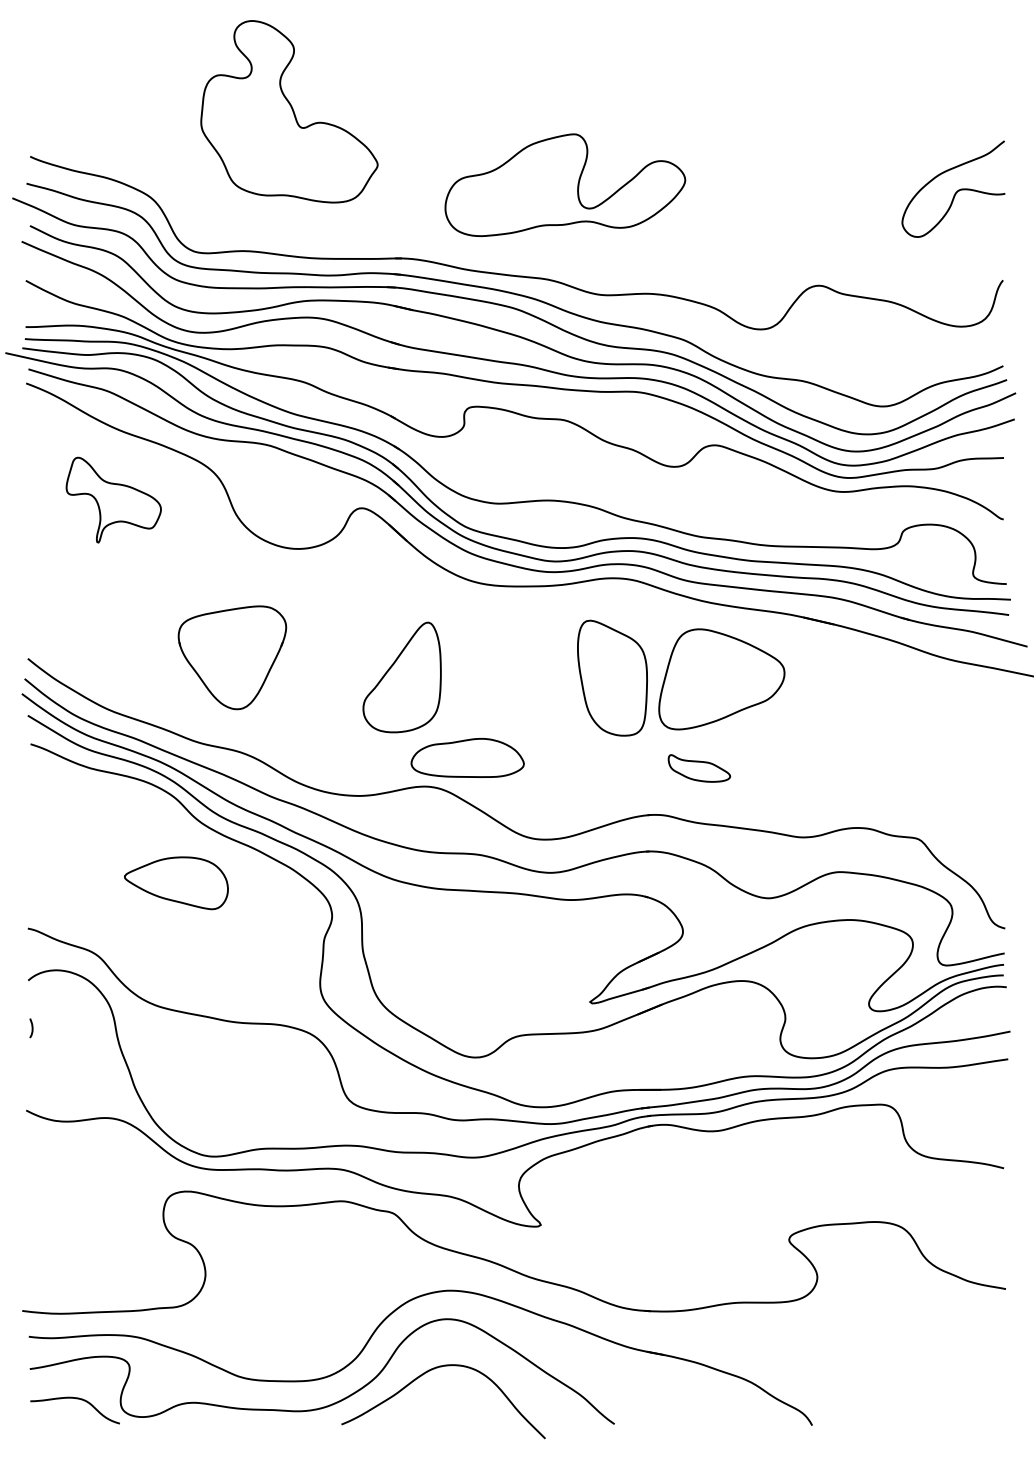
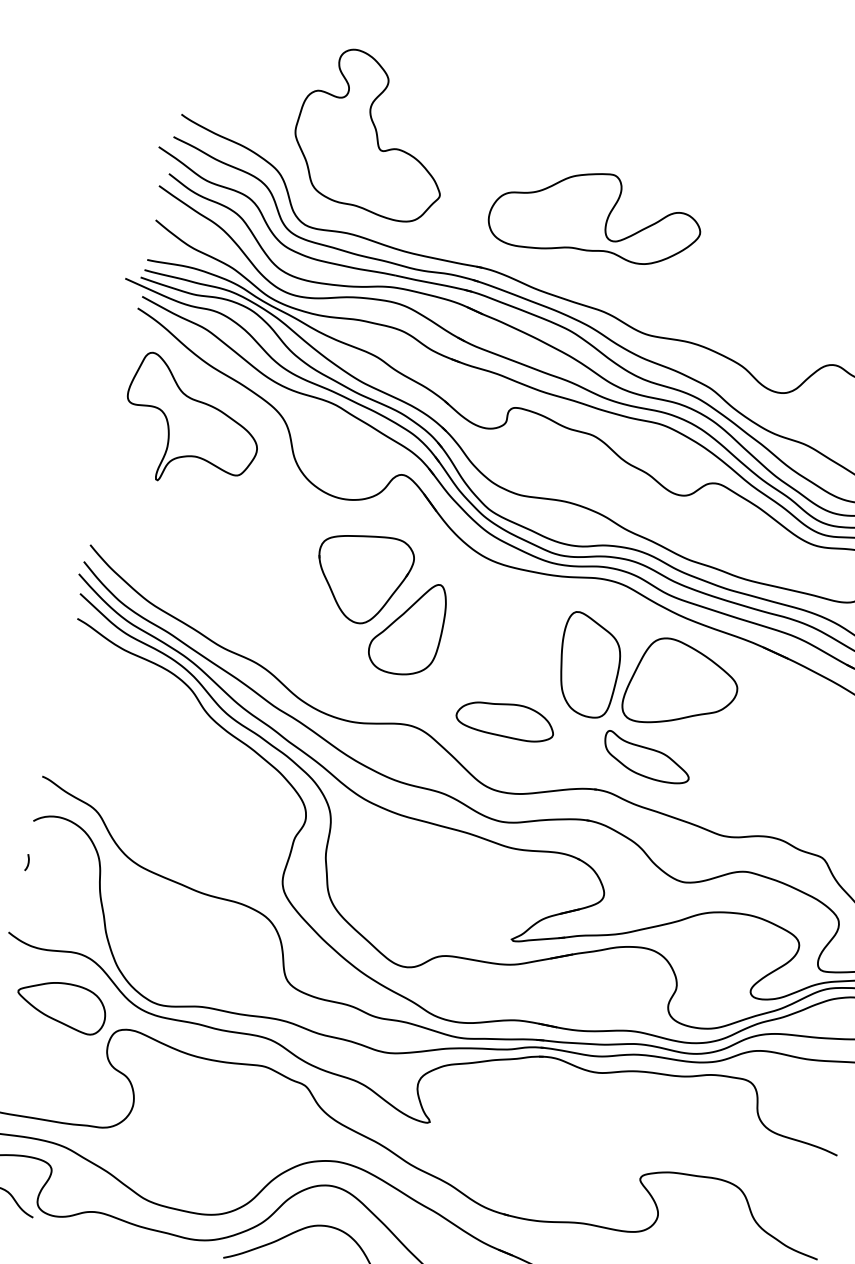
part: (289, 111) -> (373, 134), moved
part: (565, 185) -> (596, 217), moved
part: (113, 499) -> (192, 423), size x1.67
part: (232, 657) -> (362, 577), moved
part: (467, 757) -> (505, 719), moved
part: (699, 768) -> (647, 758), size x1.67
part: (176, 883) -> (61, 1005), moved

